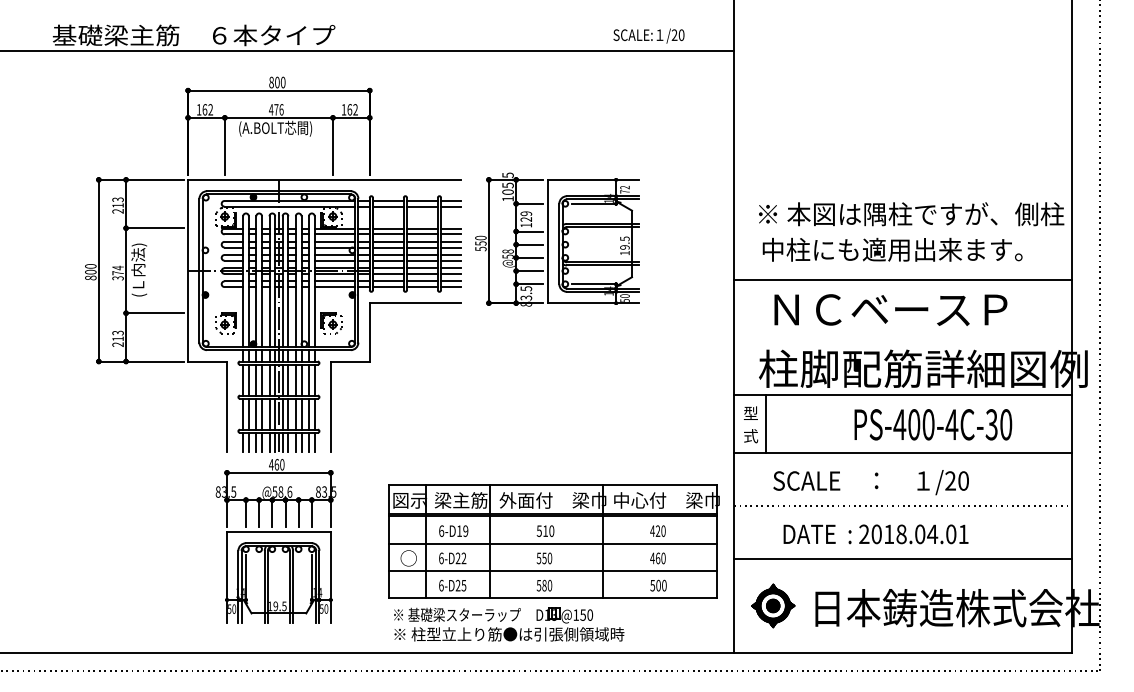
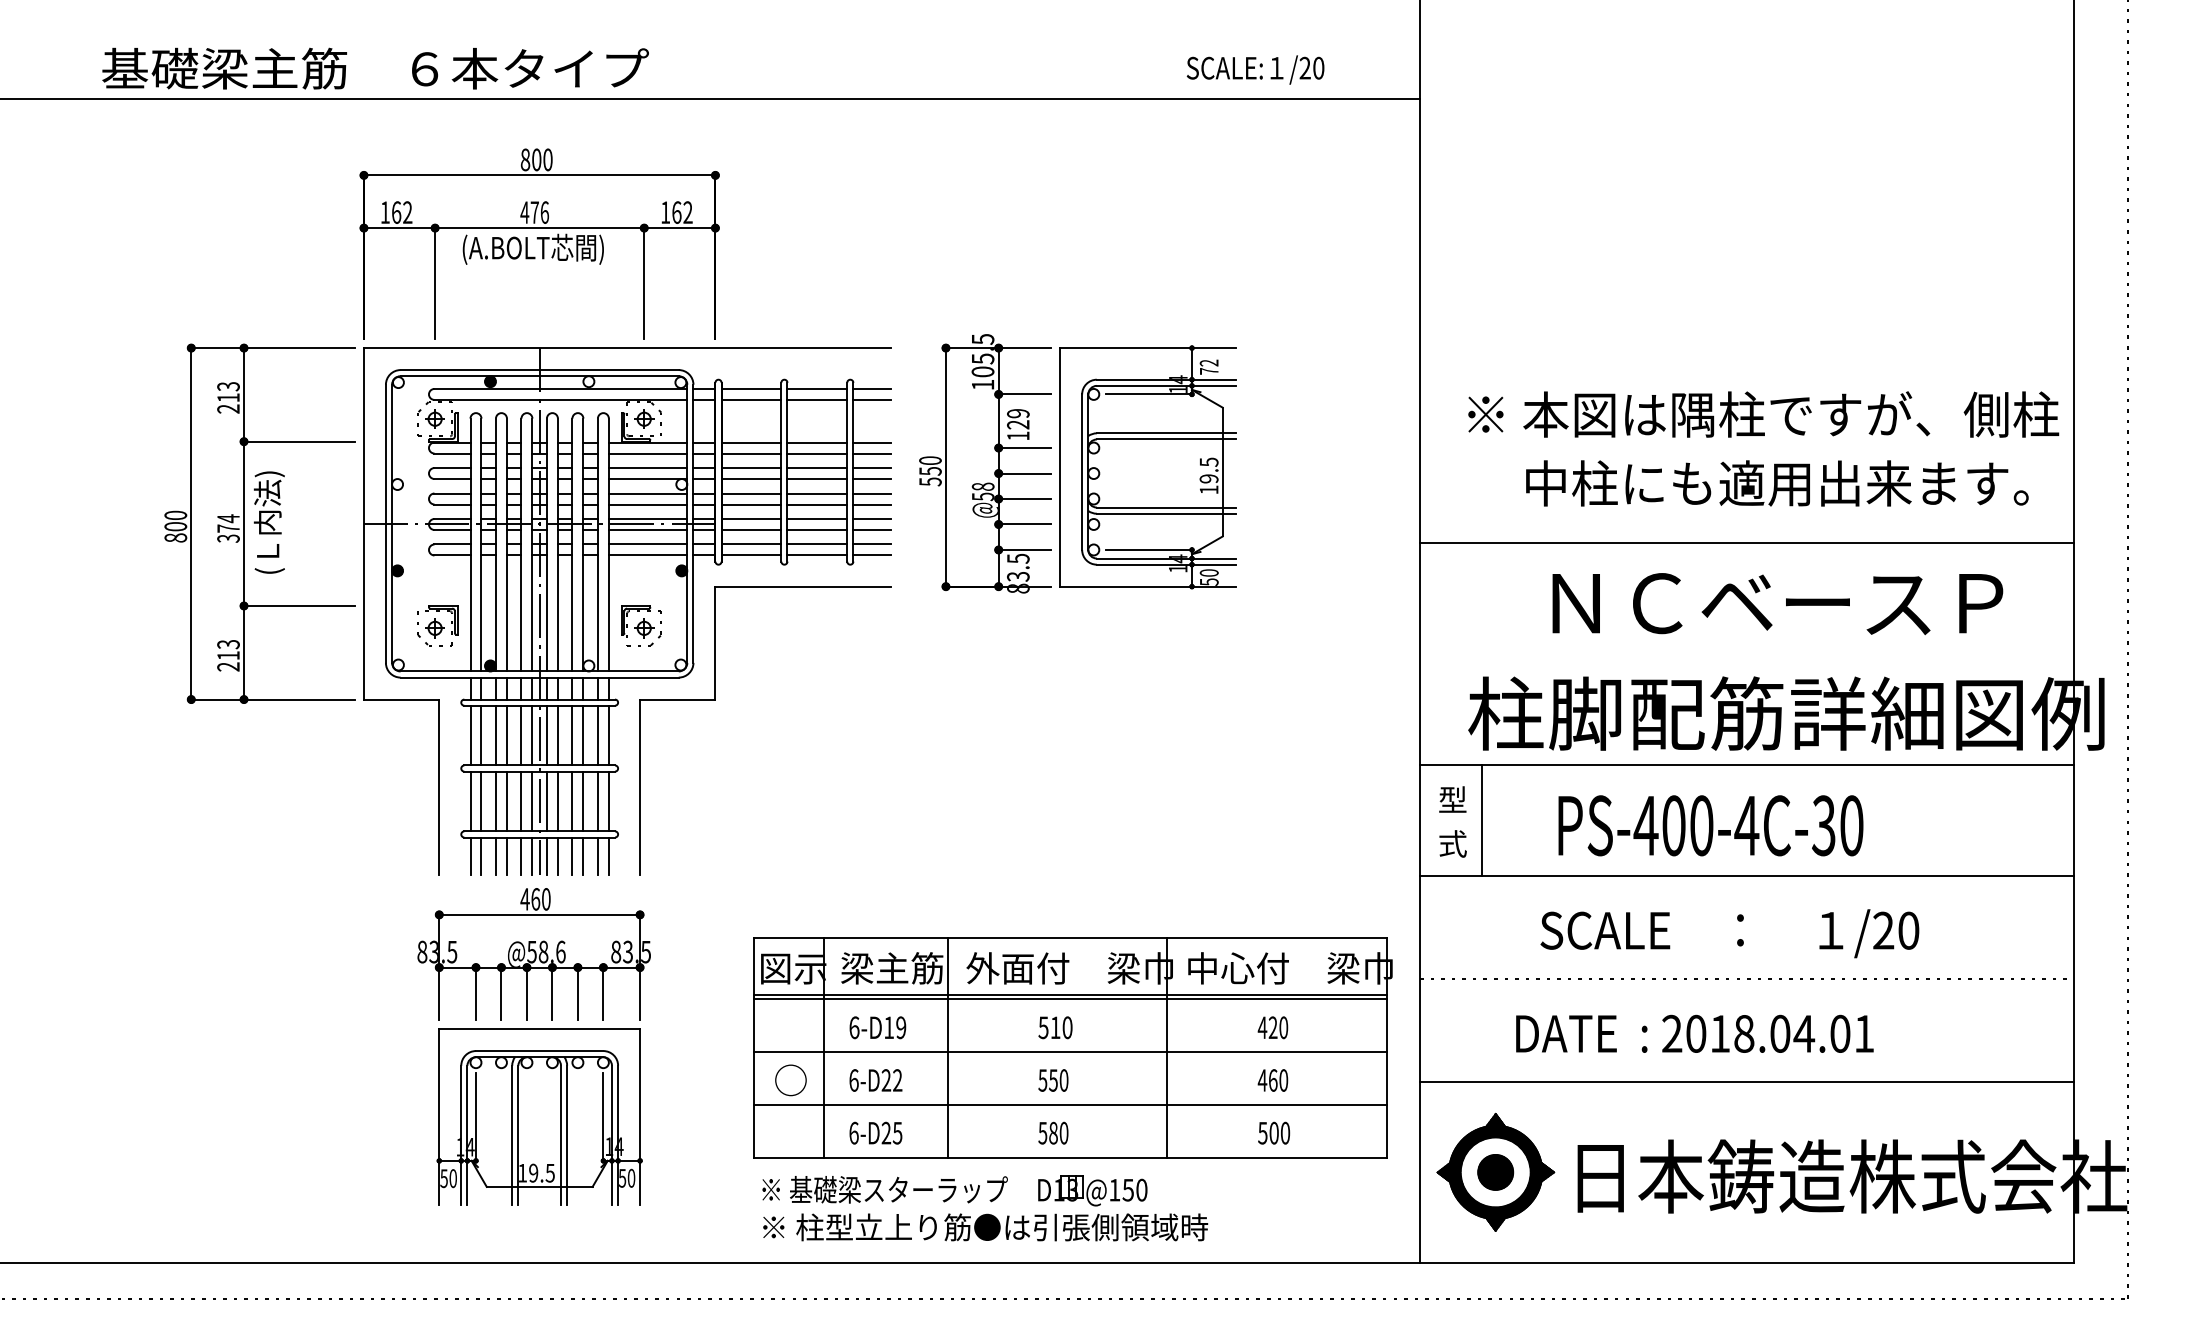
text: (892, 249) -> (1777, 482), moved
text: (890, 309) -> (1777, 602), moved
text: (933, 424) -> (1711, 825), moved
text: (870, 482) -> (1728, 933), moved
part: (773, 605) -> (1496, 1171), size x1.43

